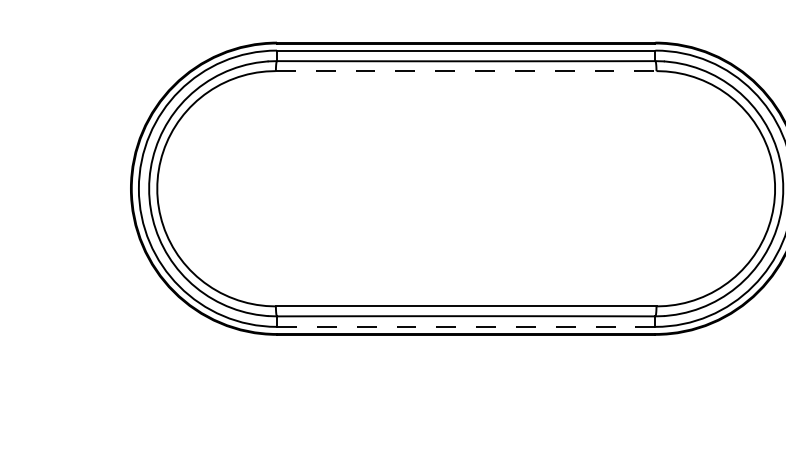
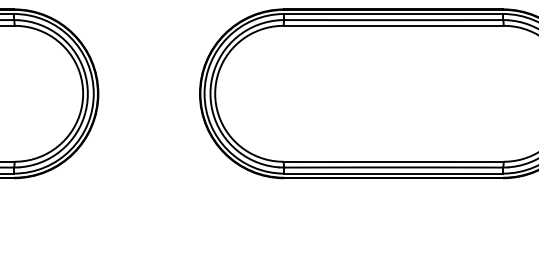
line: (465, 70) -> (393, 25), dashed -> solid
line: (467, 326) -> (394, 173), dashed -> solid

